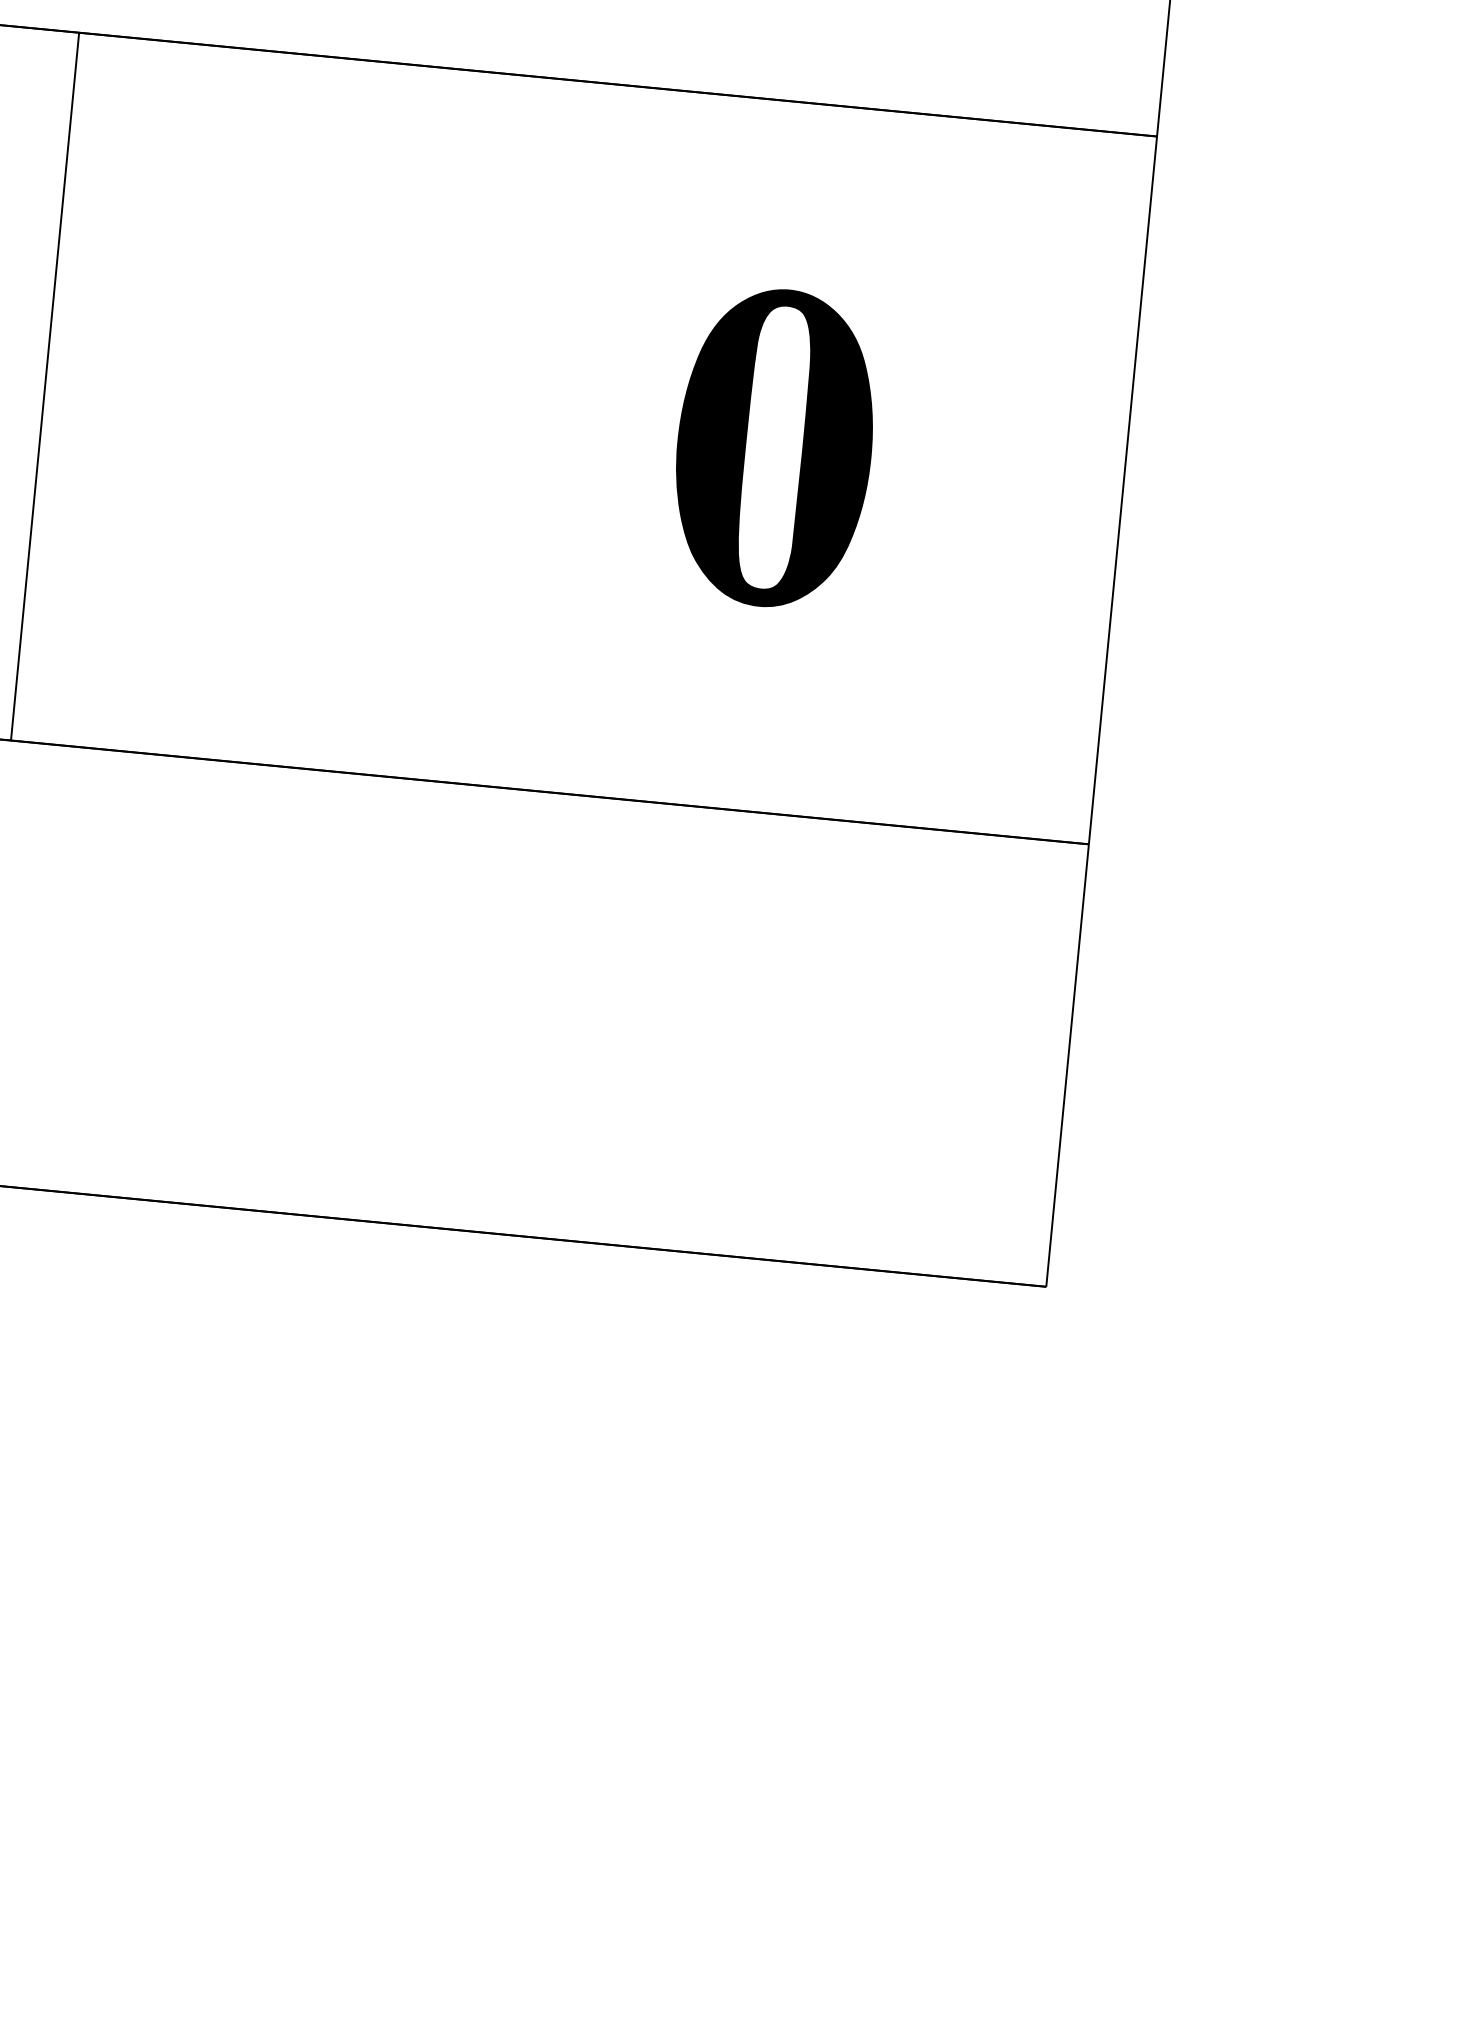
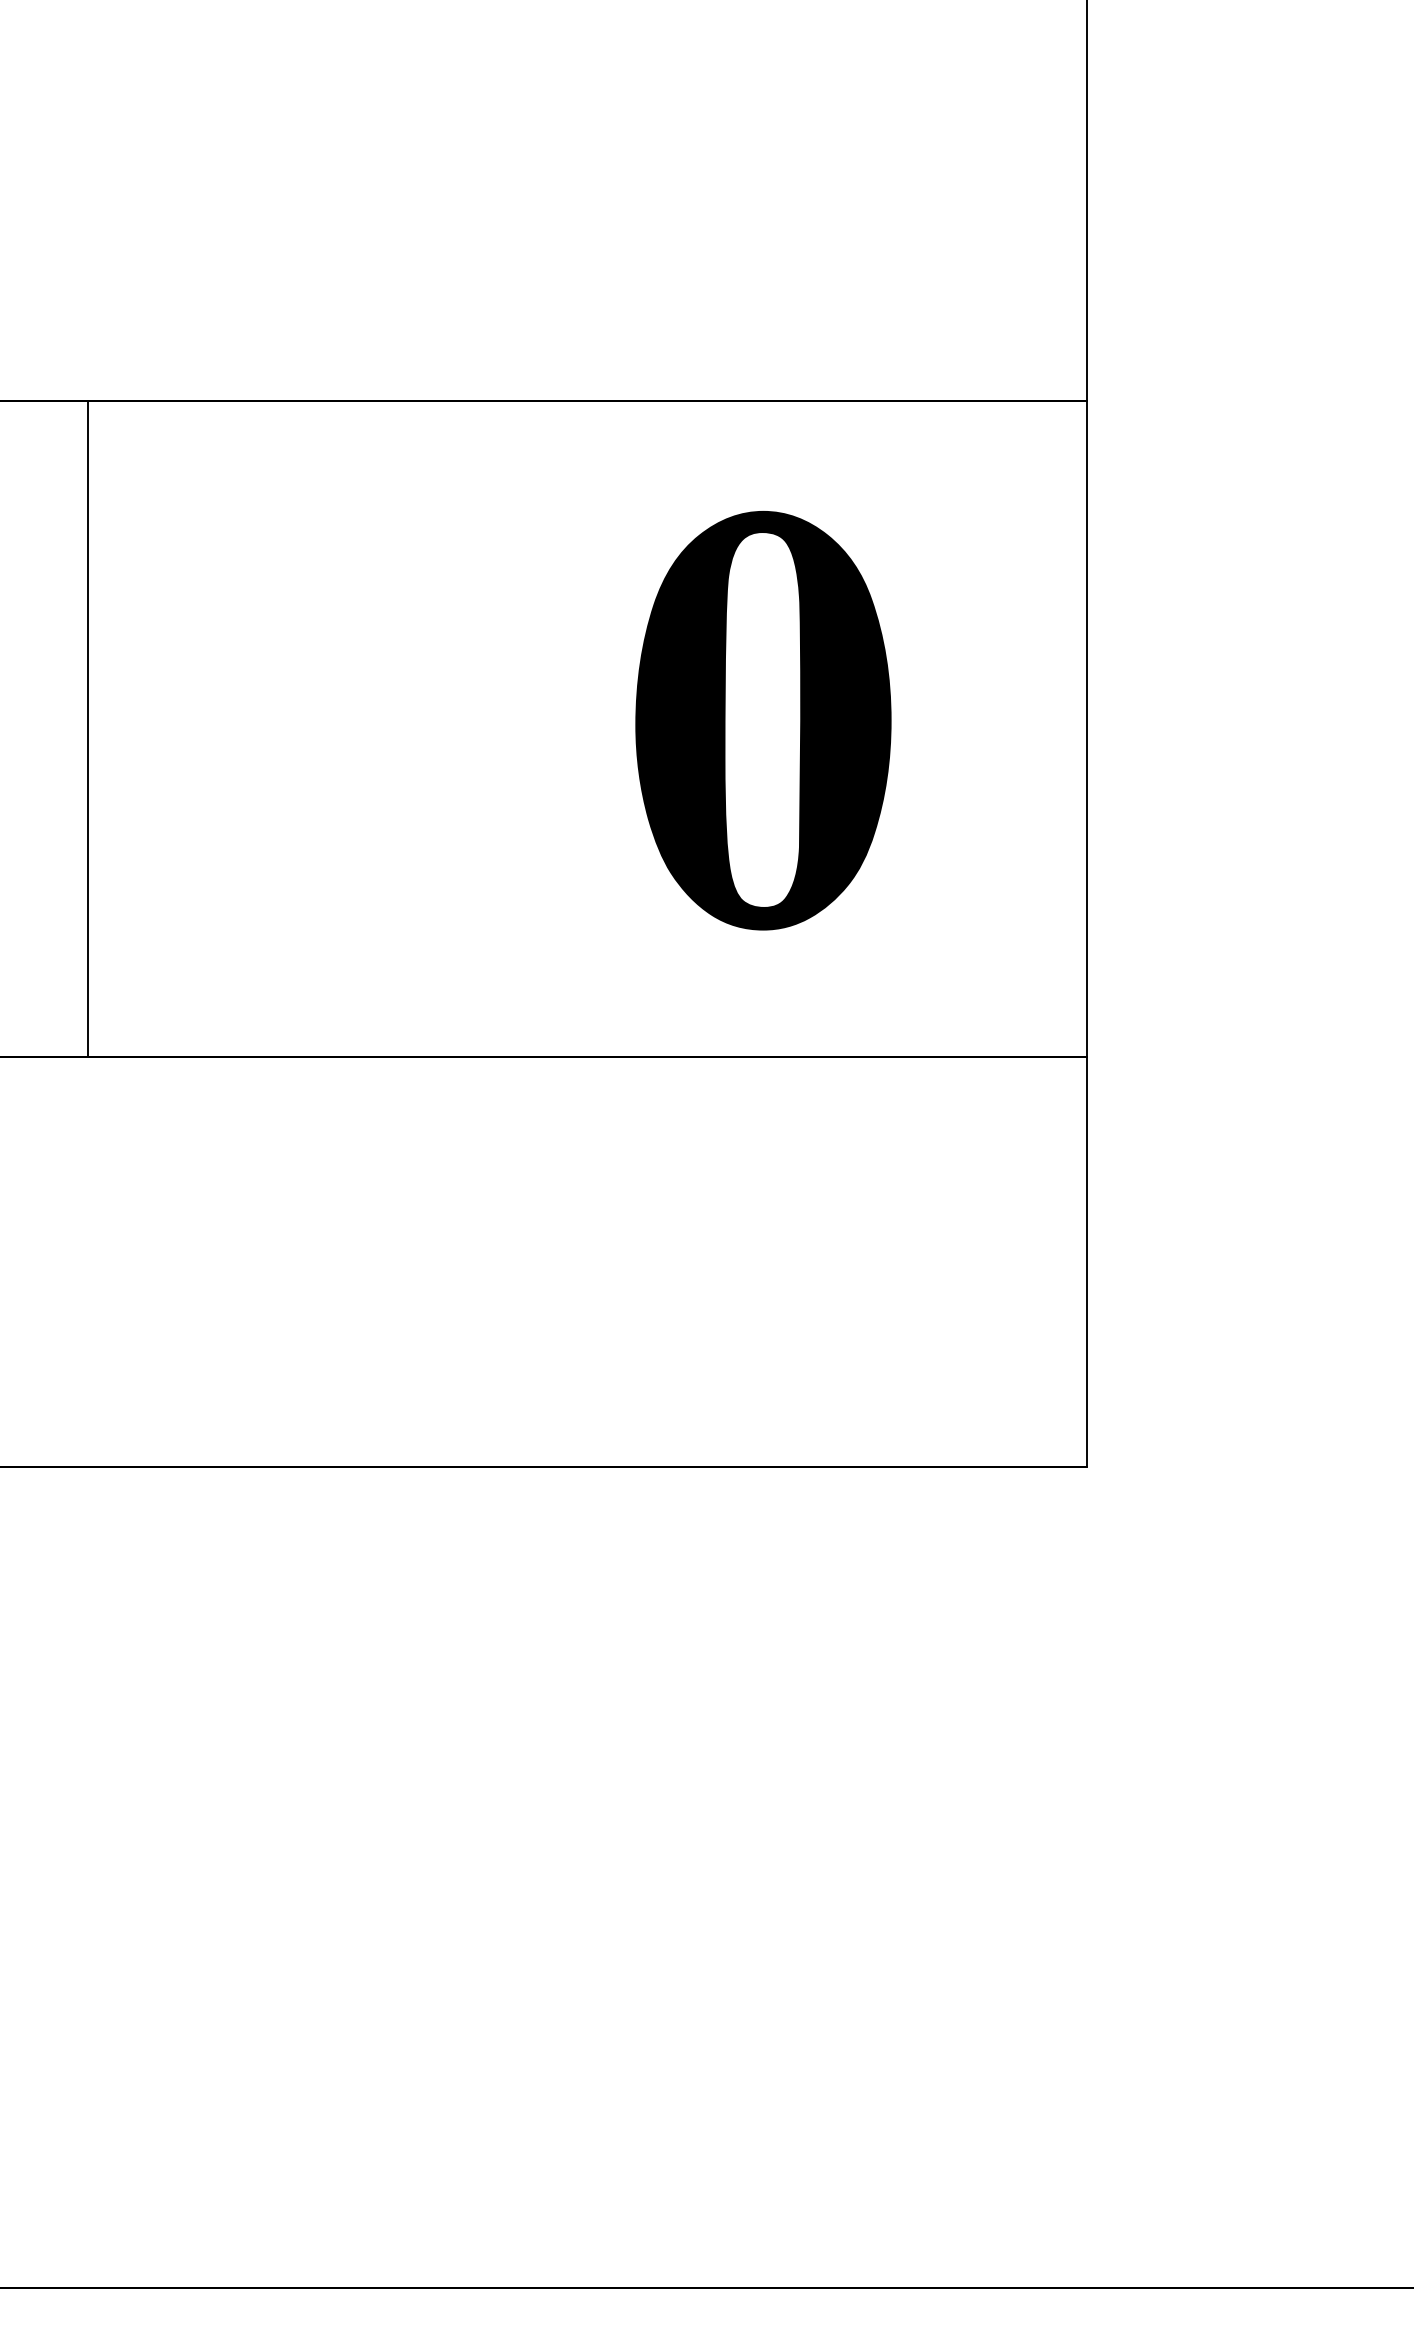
part: (774, 447) -> (763, 720), size x1.43

